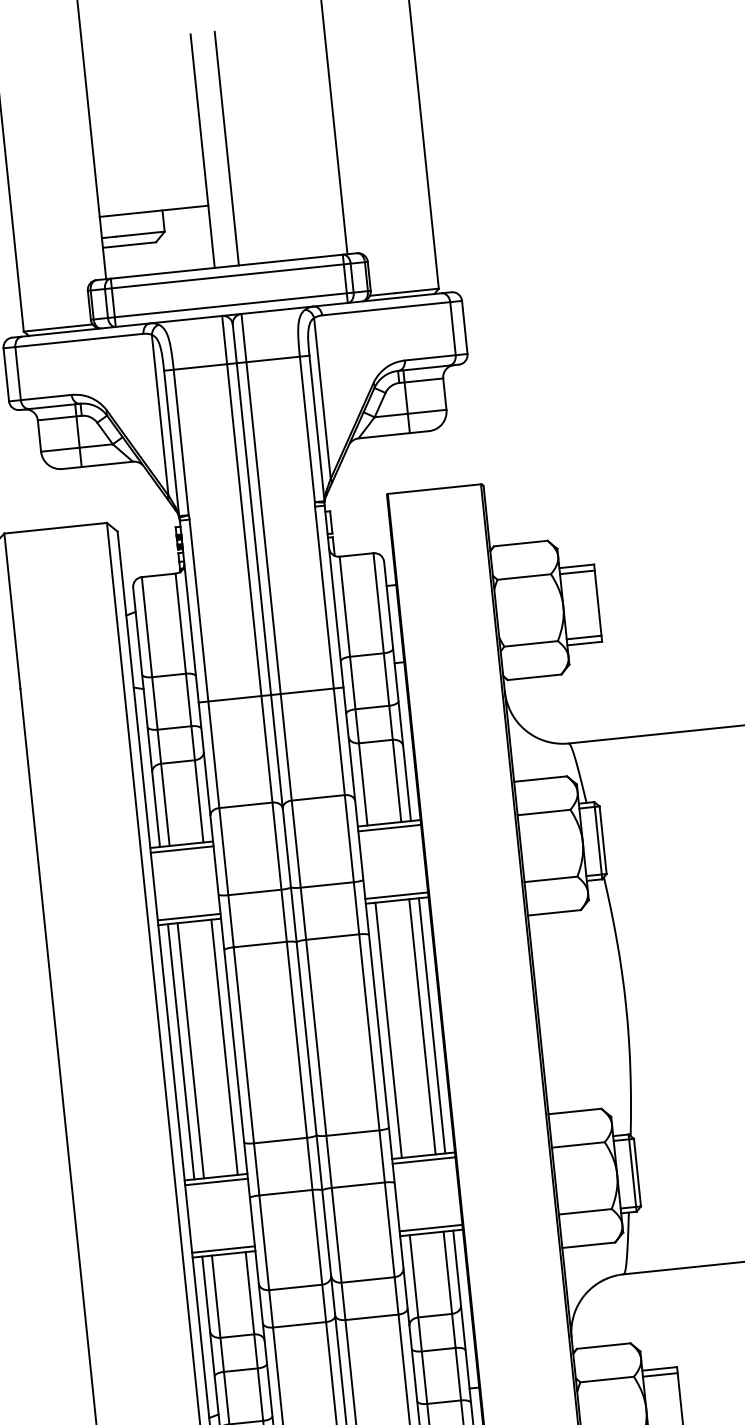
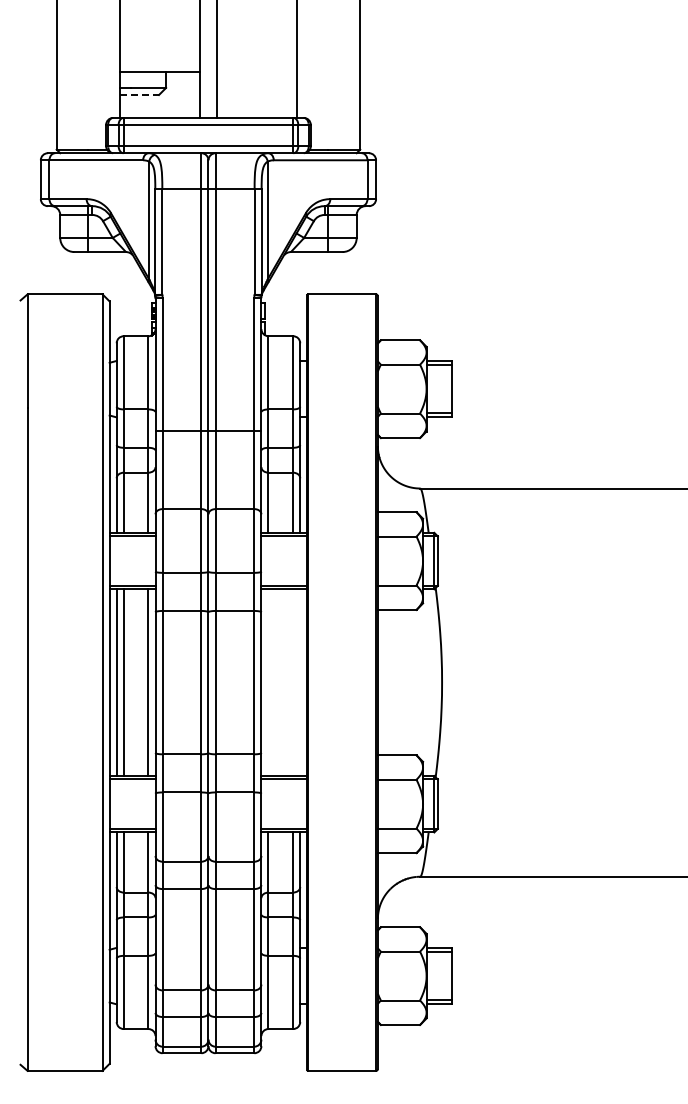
line: (130, 244) -> (140, 94), solid -> dashed
line: (432, 1025) -> (300, 682), removed
line: (422, 1026) -> (293, 682), removed
line: (388, 1030) -> (268, 682), removed

